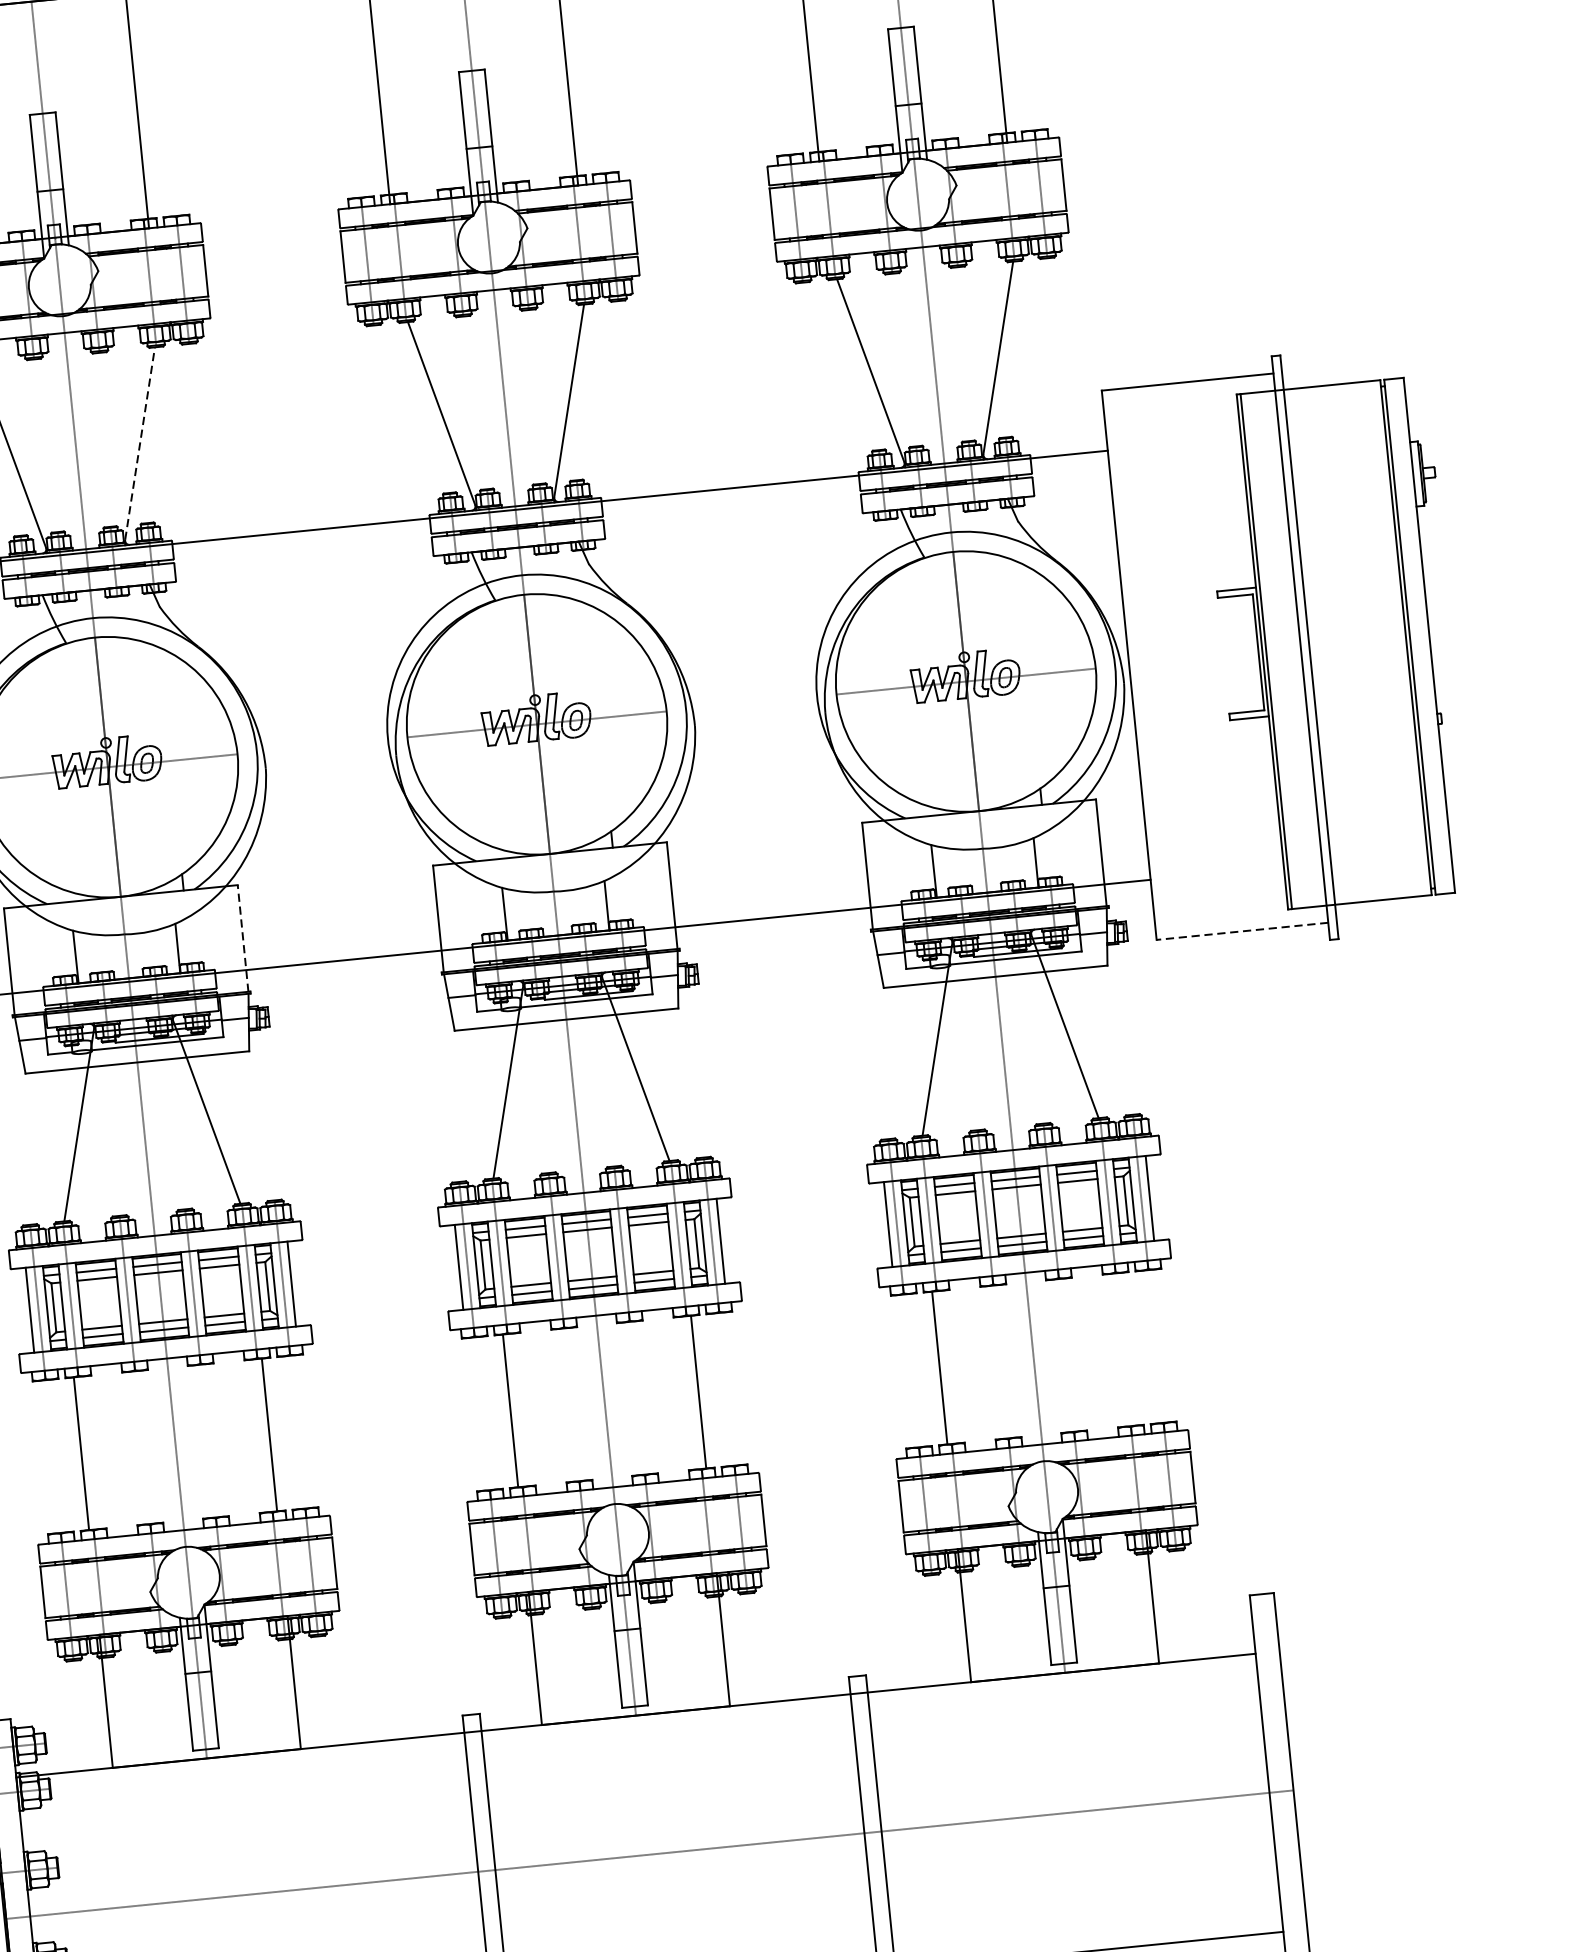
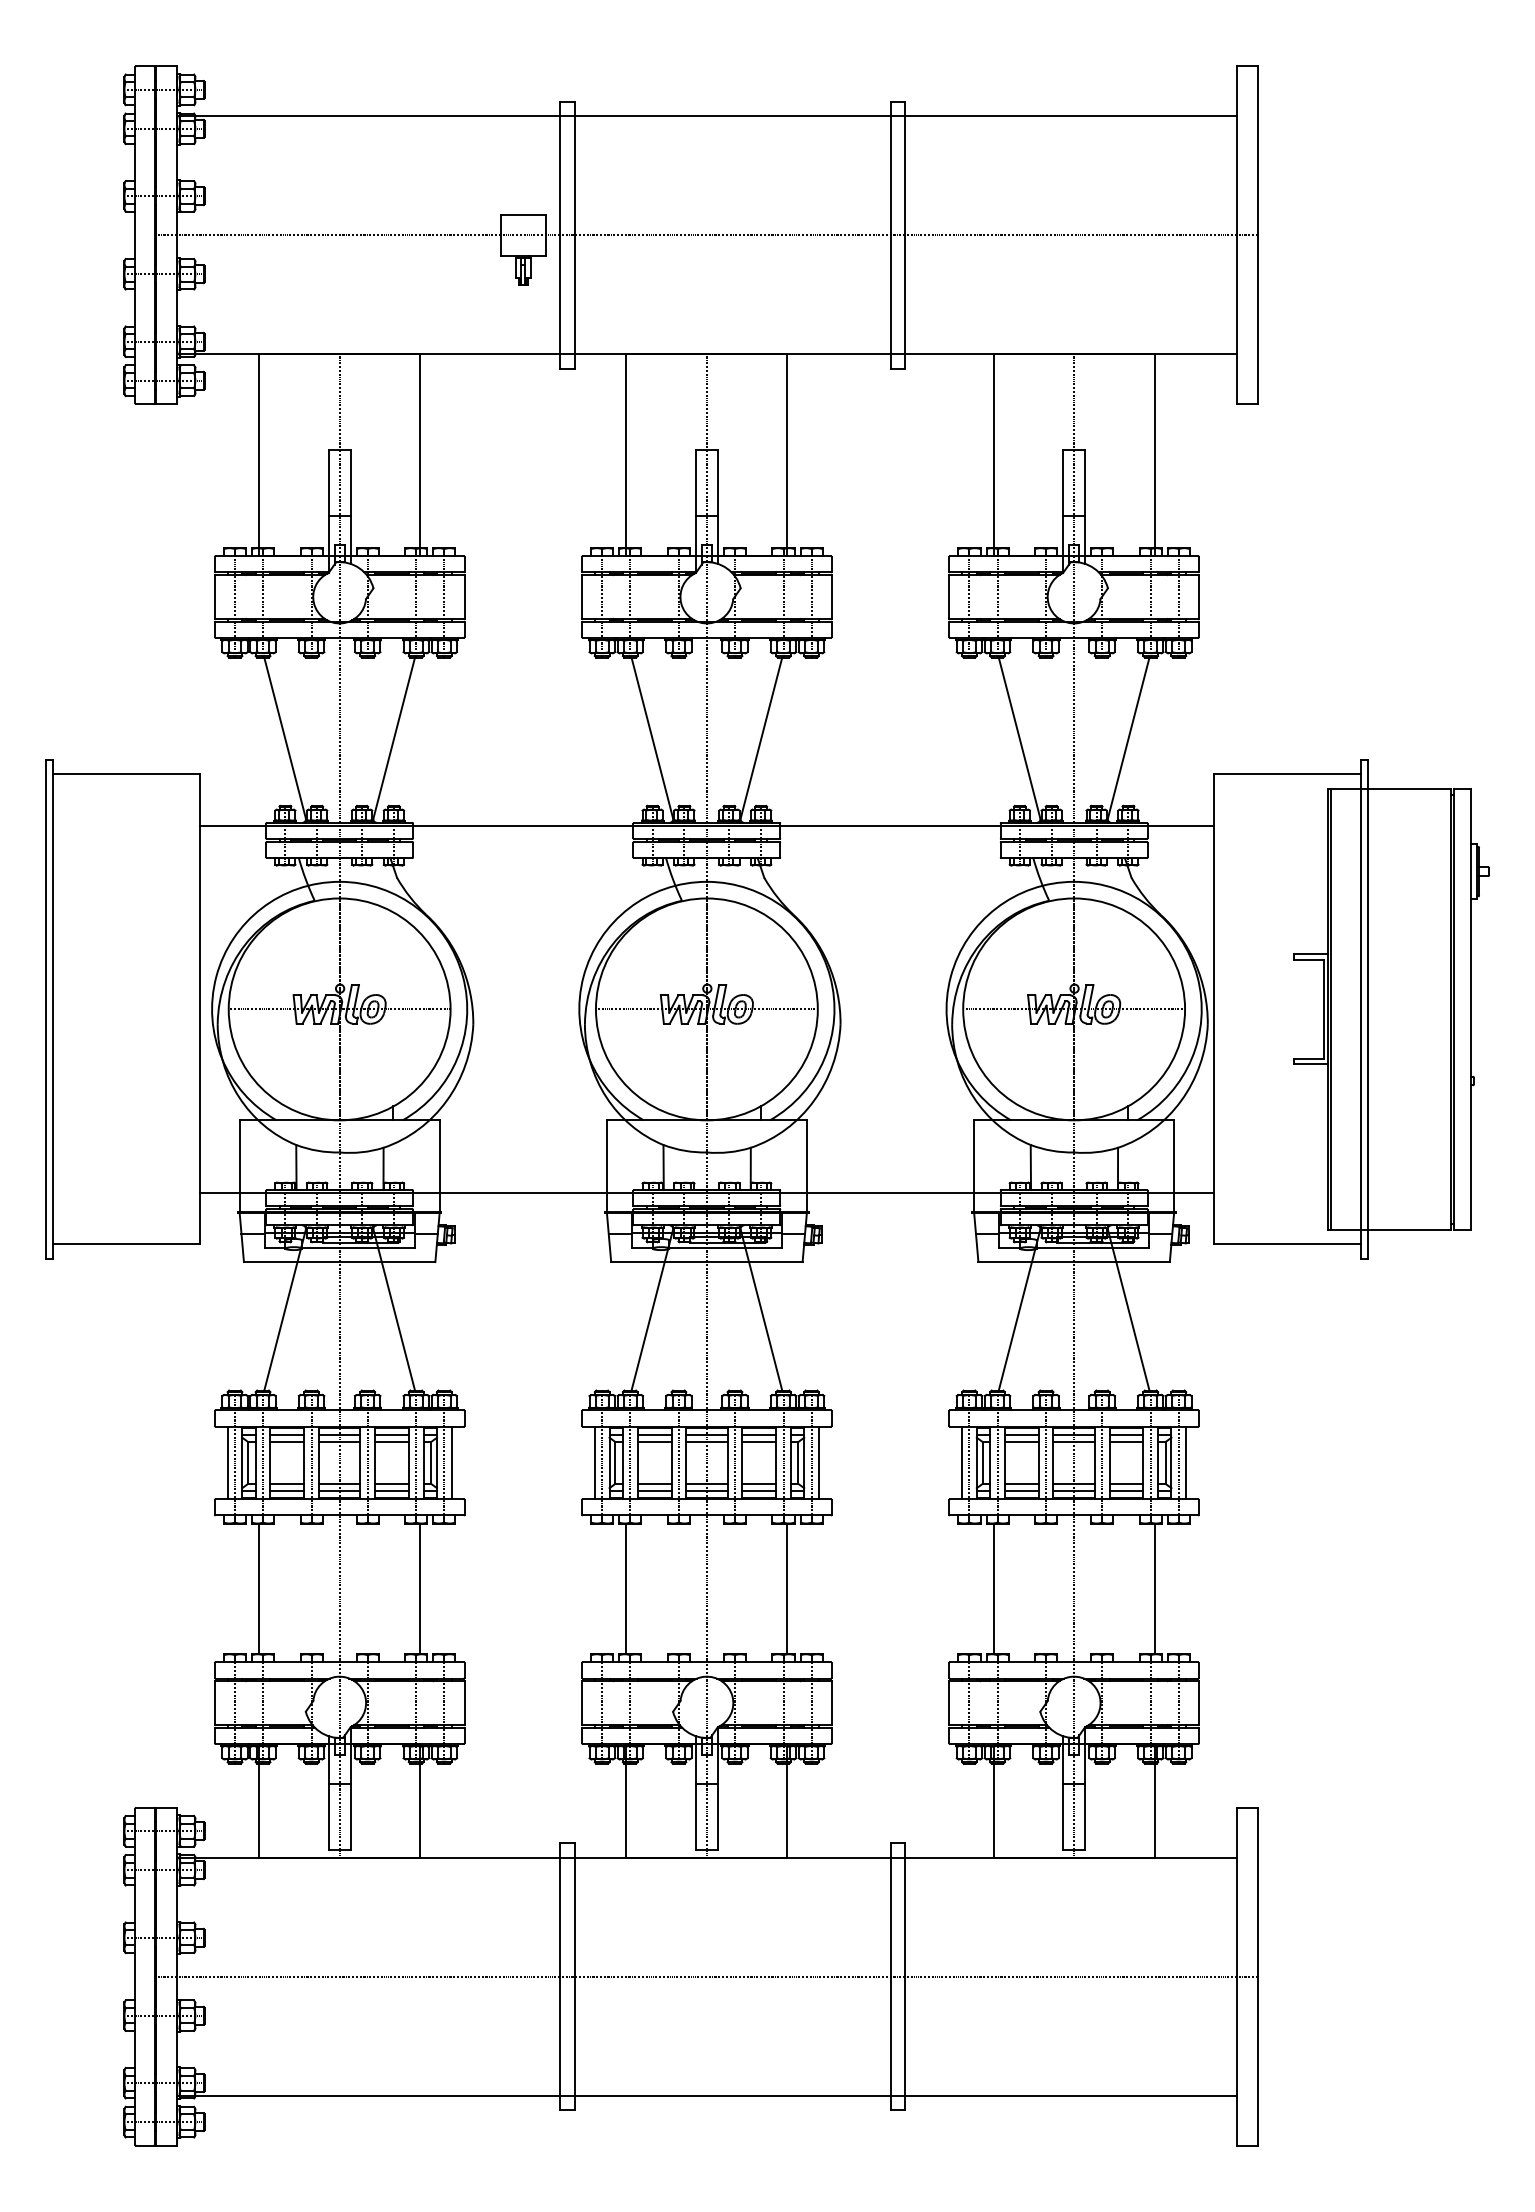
line: (140, 443) -> (394, 737), dashed -> solid
line: (1241, 931) -> (1286, 1244), dashed -> solid
line: (242, 937) -> (439, 1165), dashed -> solid
line: (1127, 1348) -> (1154, 1588), added

